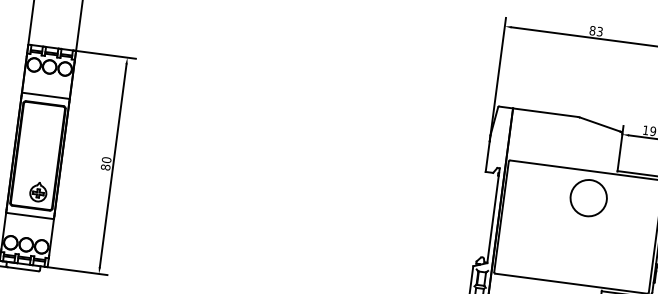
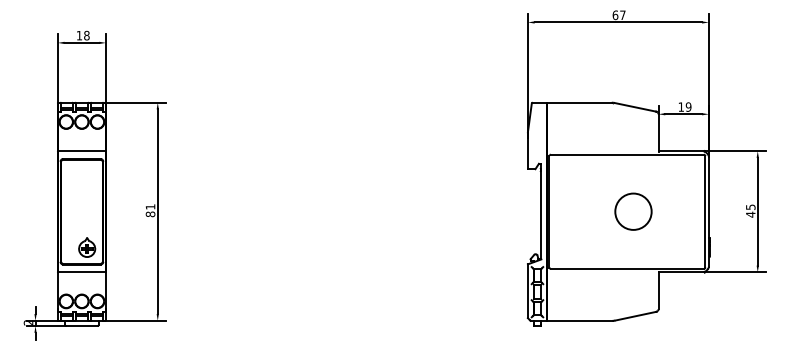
text: (595, 31) -> (618, 15), 83 -> 67
text: (106, 159) -> (150, 206), 80 -> 81
circle: (588, 197) -> (633, 211), moved

